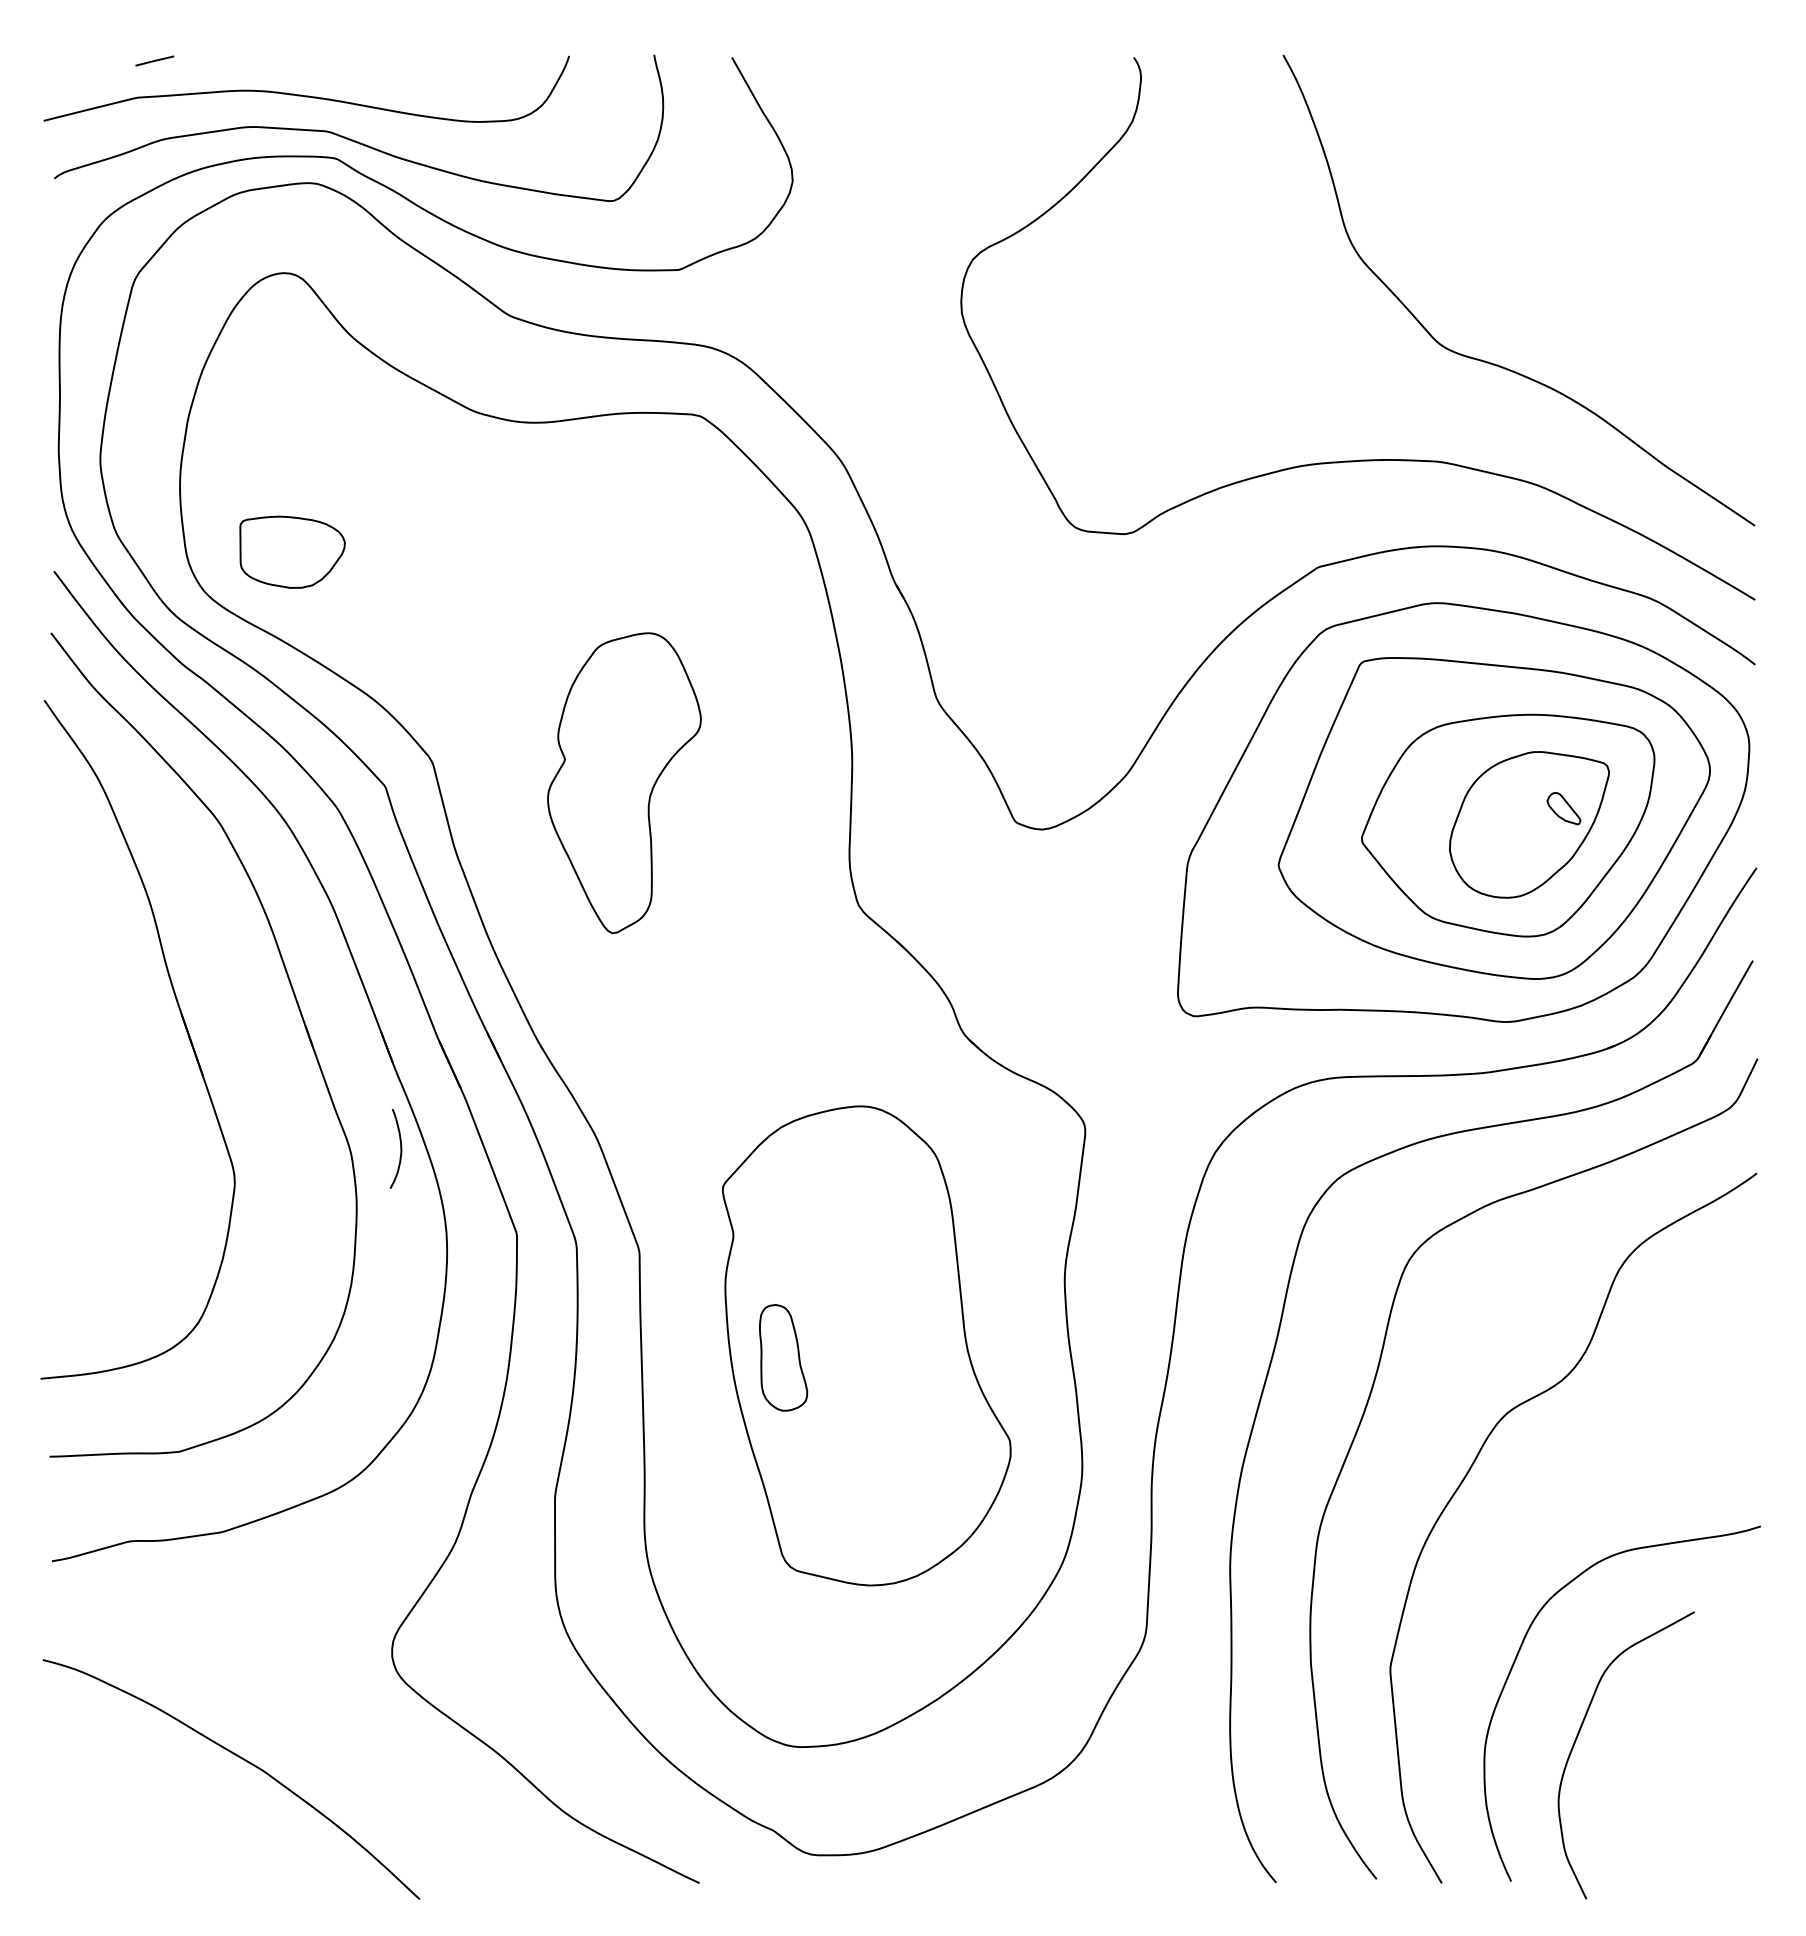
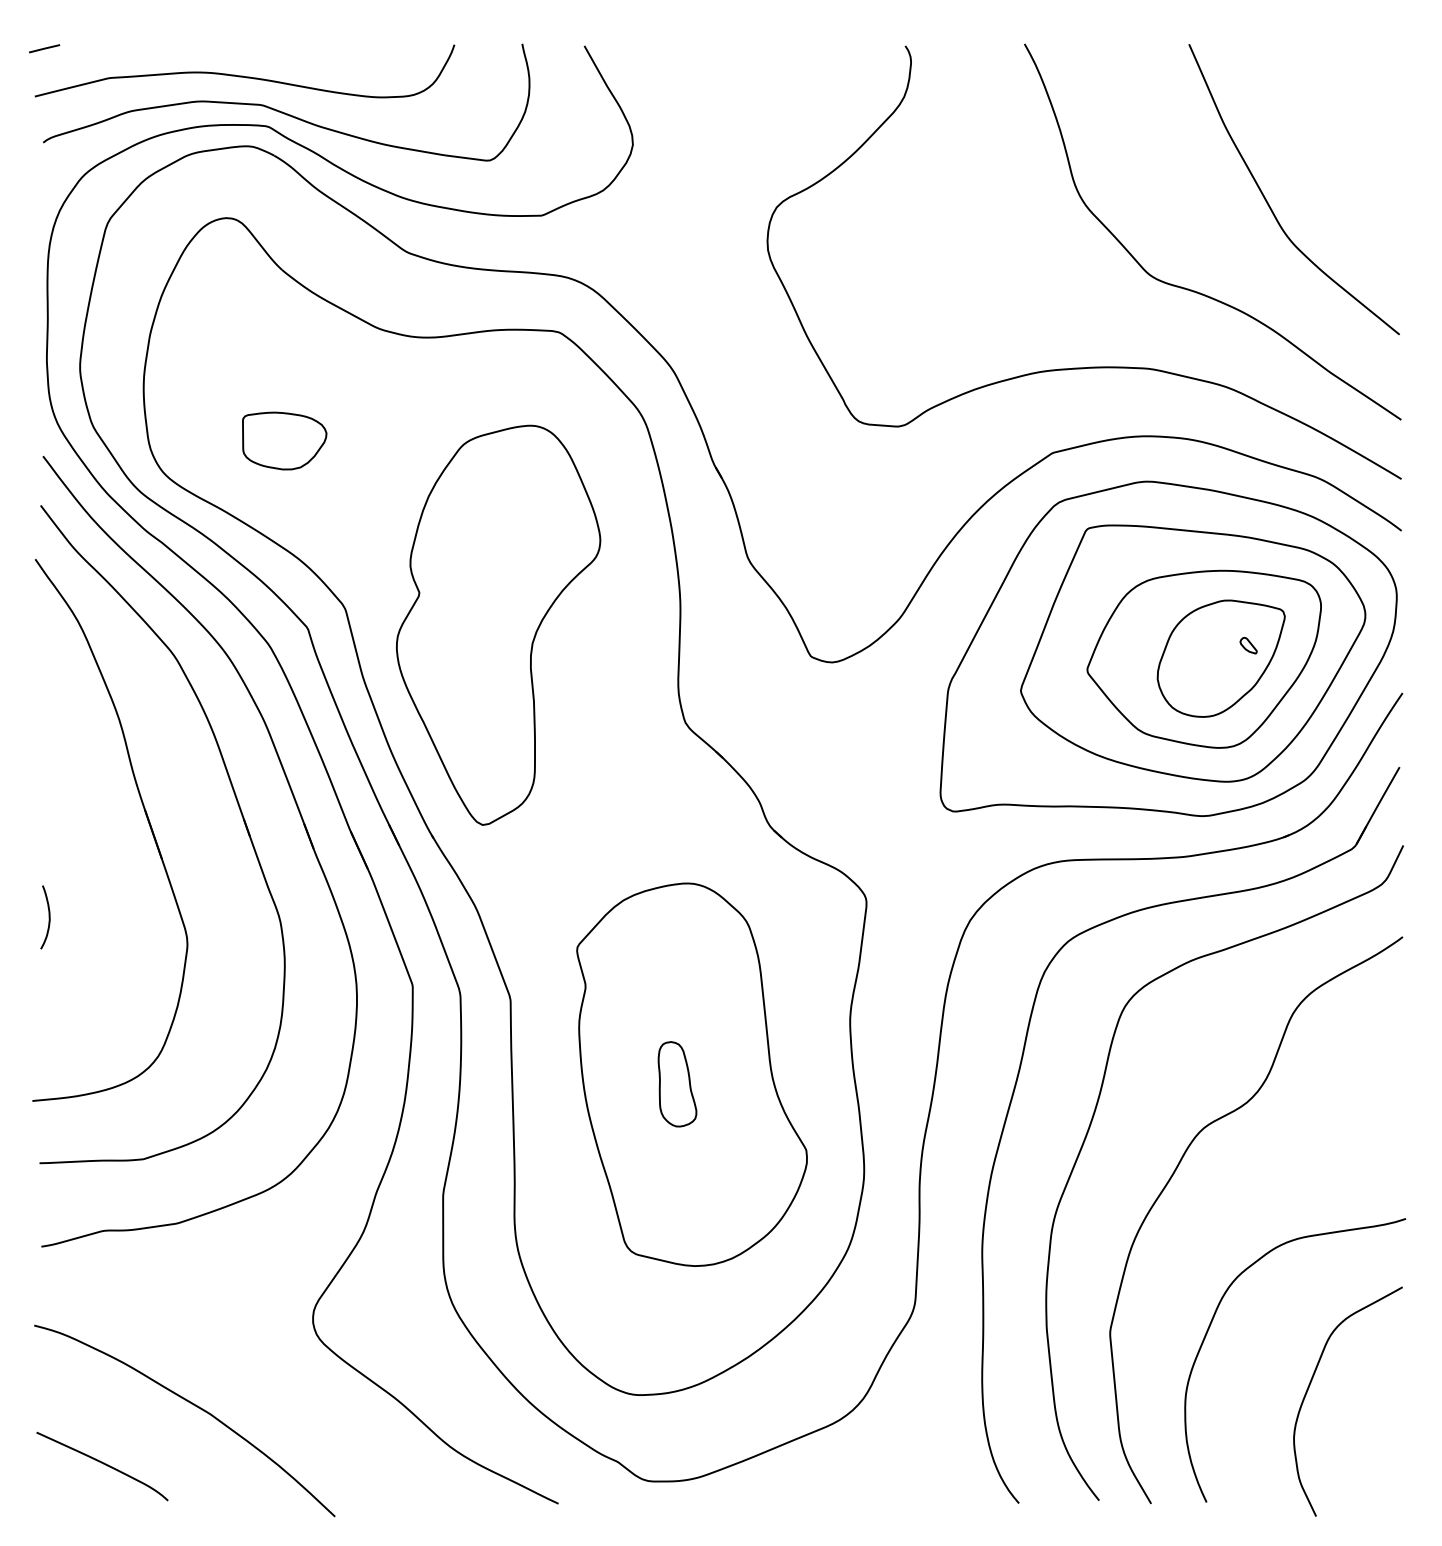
line: (154, 60) -> (44, 48), moved
curve: (1588, 253) -> (1268, 202), added
part: (292, 551) -> (284, 440), moved
part: (624, 783) -> (498, 625), size x1.67
part: (1563, 808) -> (1248, 645), size x0.62
curve: (400, 1148) -> (49, 917), moved
part: (783, 1357) -> (677, 1084), moved
curve: (1578, 1736) -> (1309, 1386), moved
curve: (129, 1833) -> (103, 1464), added

